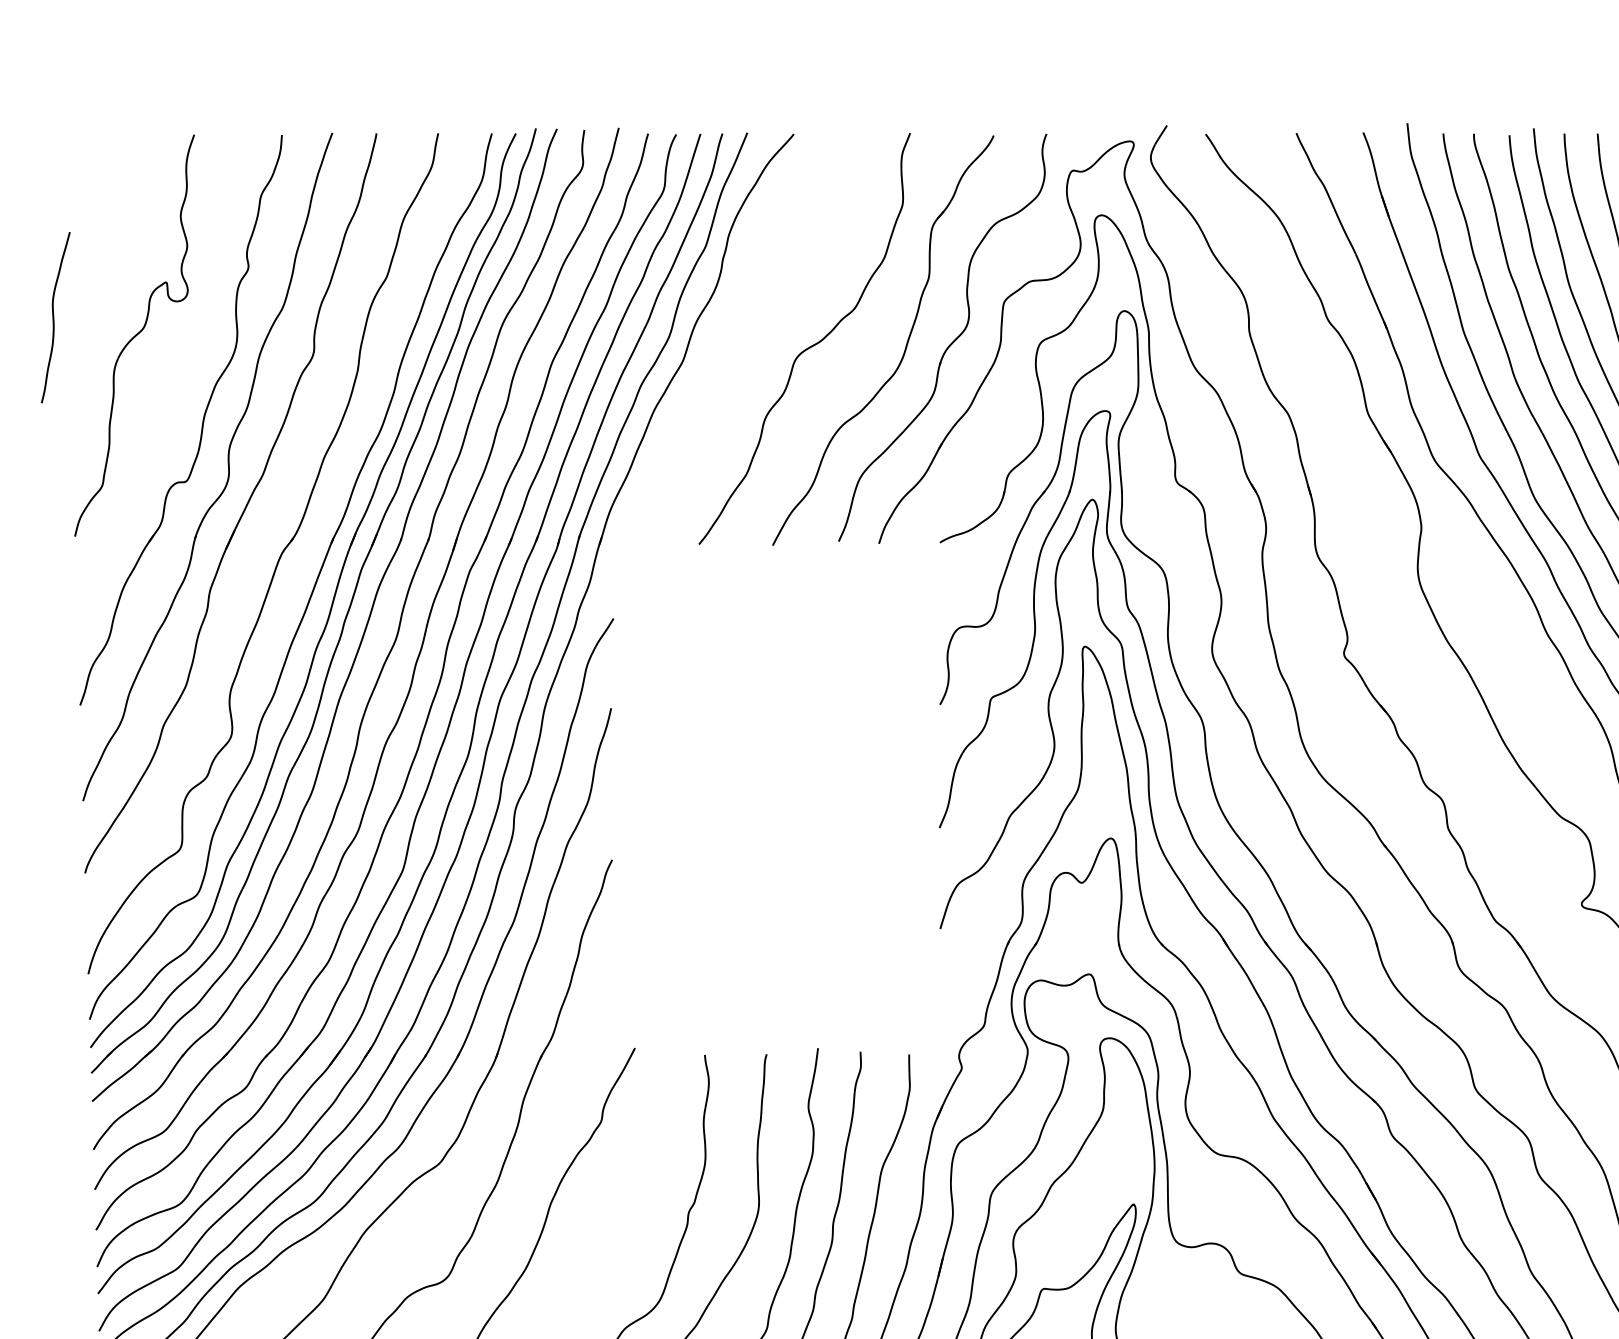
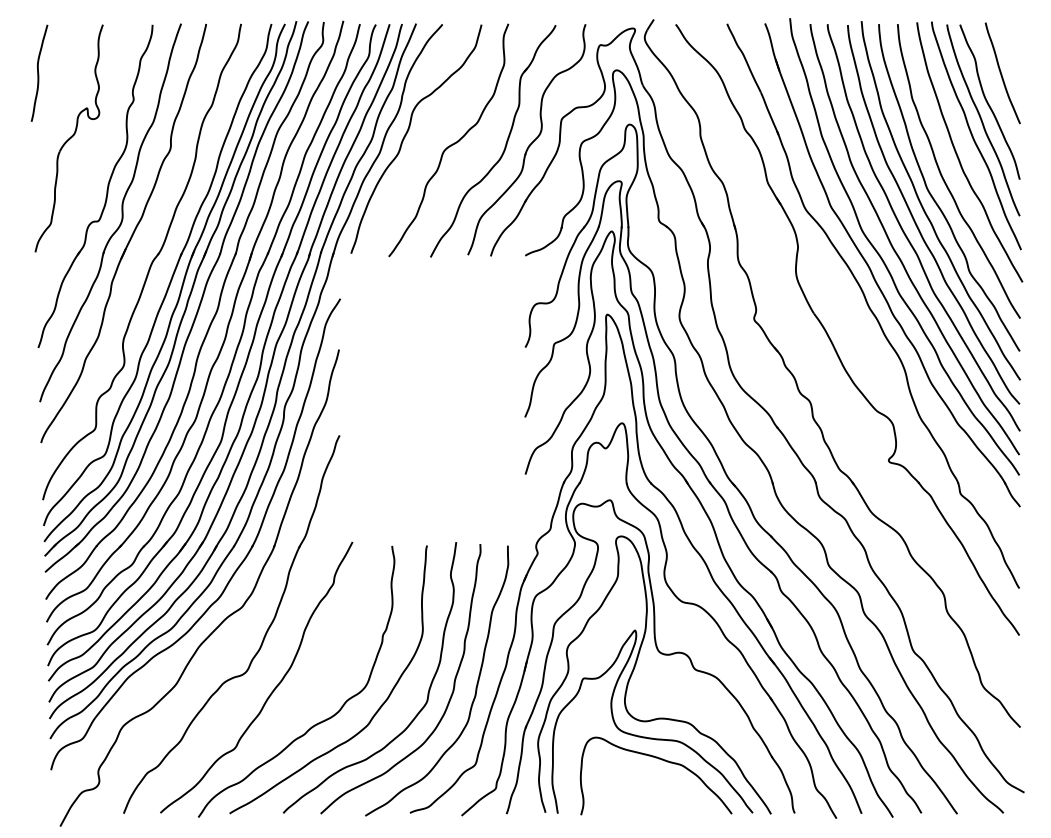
curve: (53, 316) -> (38, 72), moved
curve: (731, 326) -> (407, 133), added

